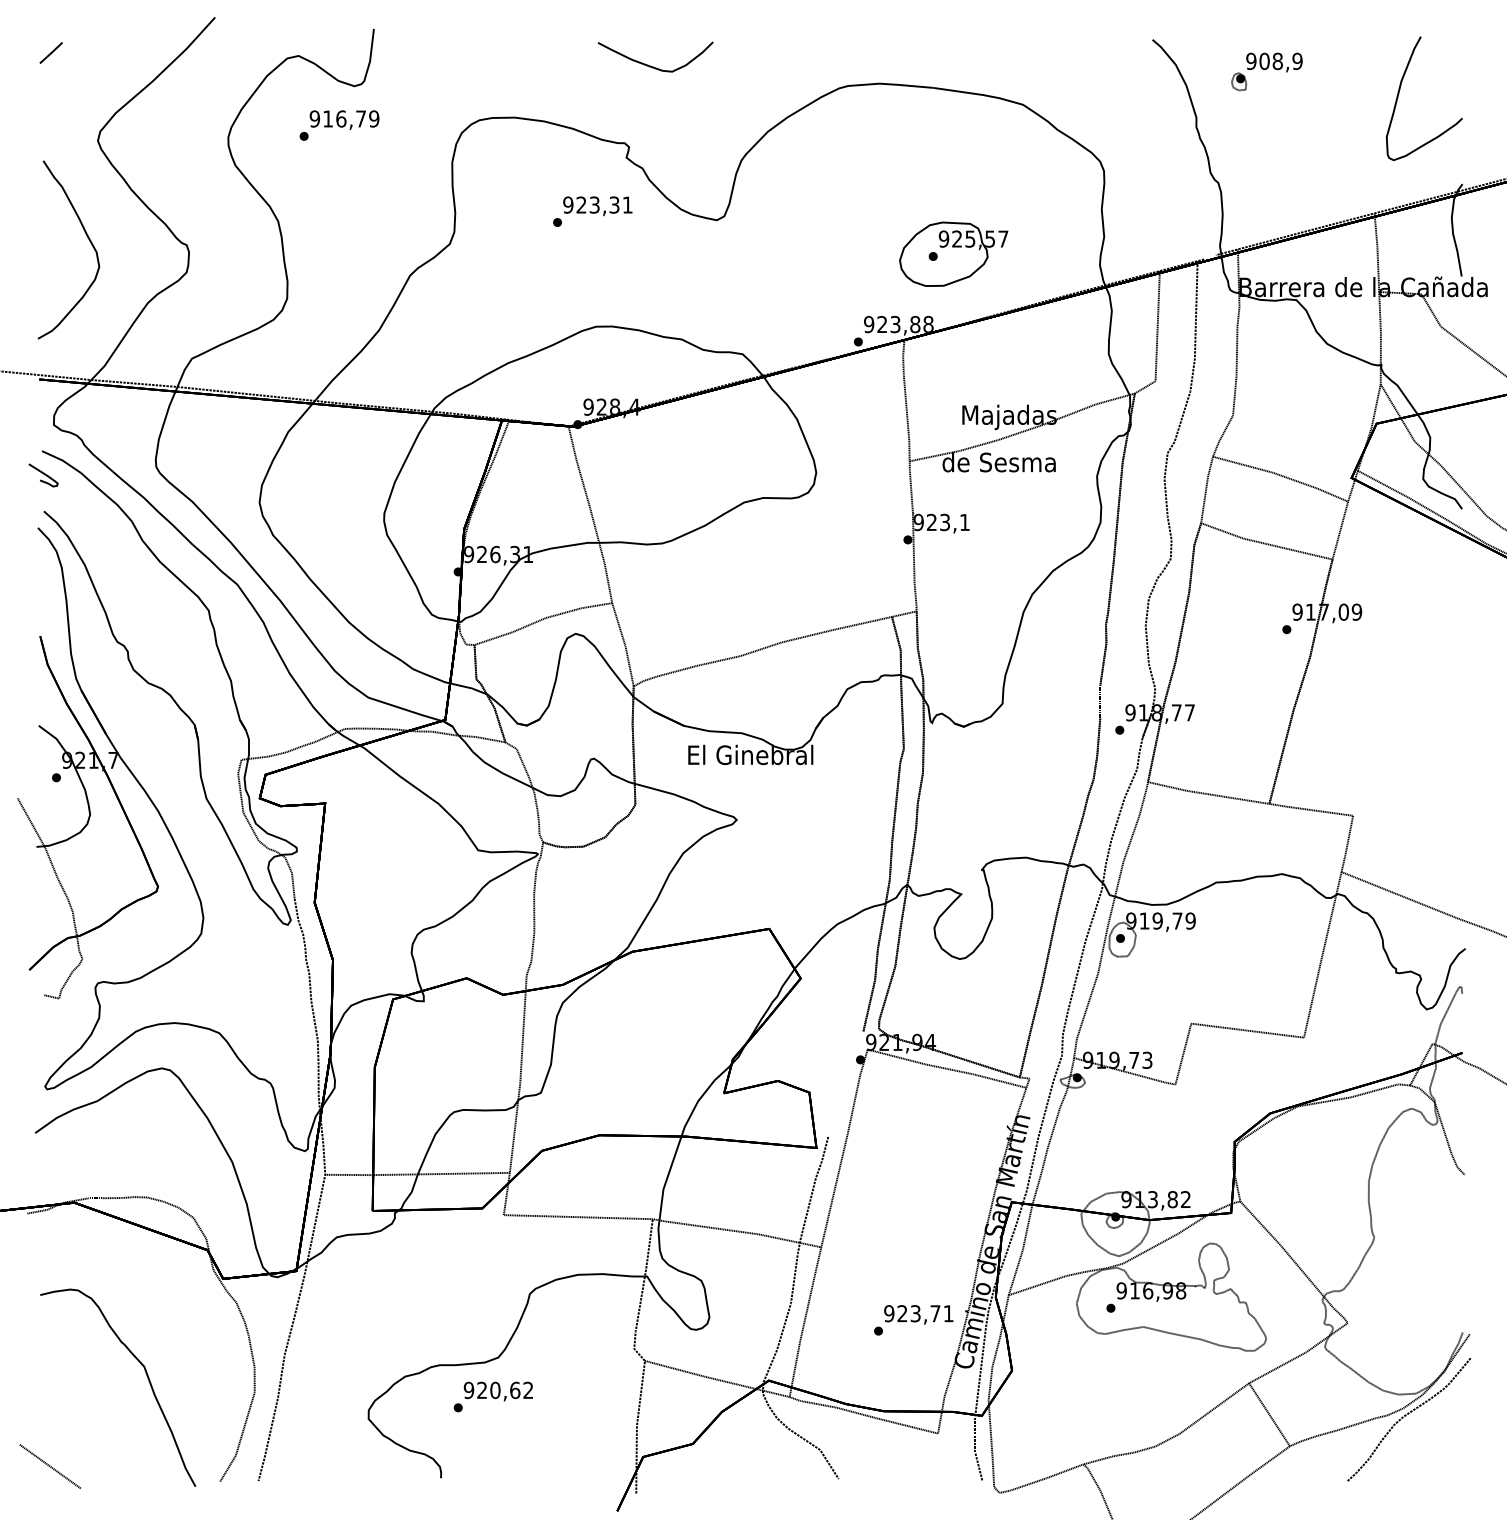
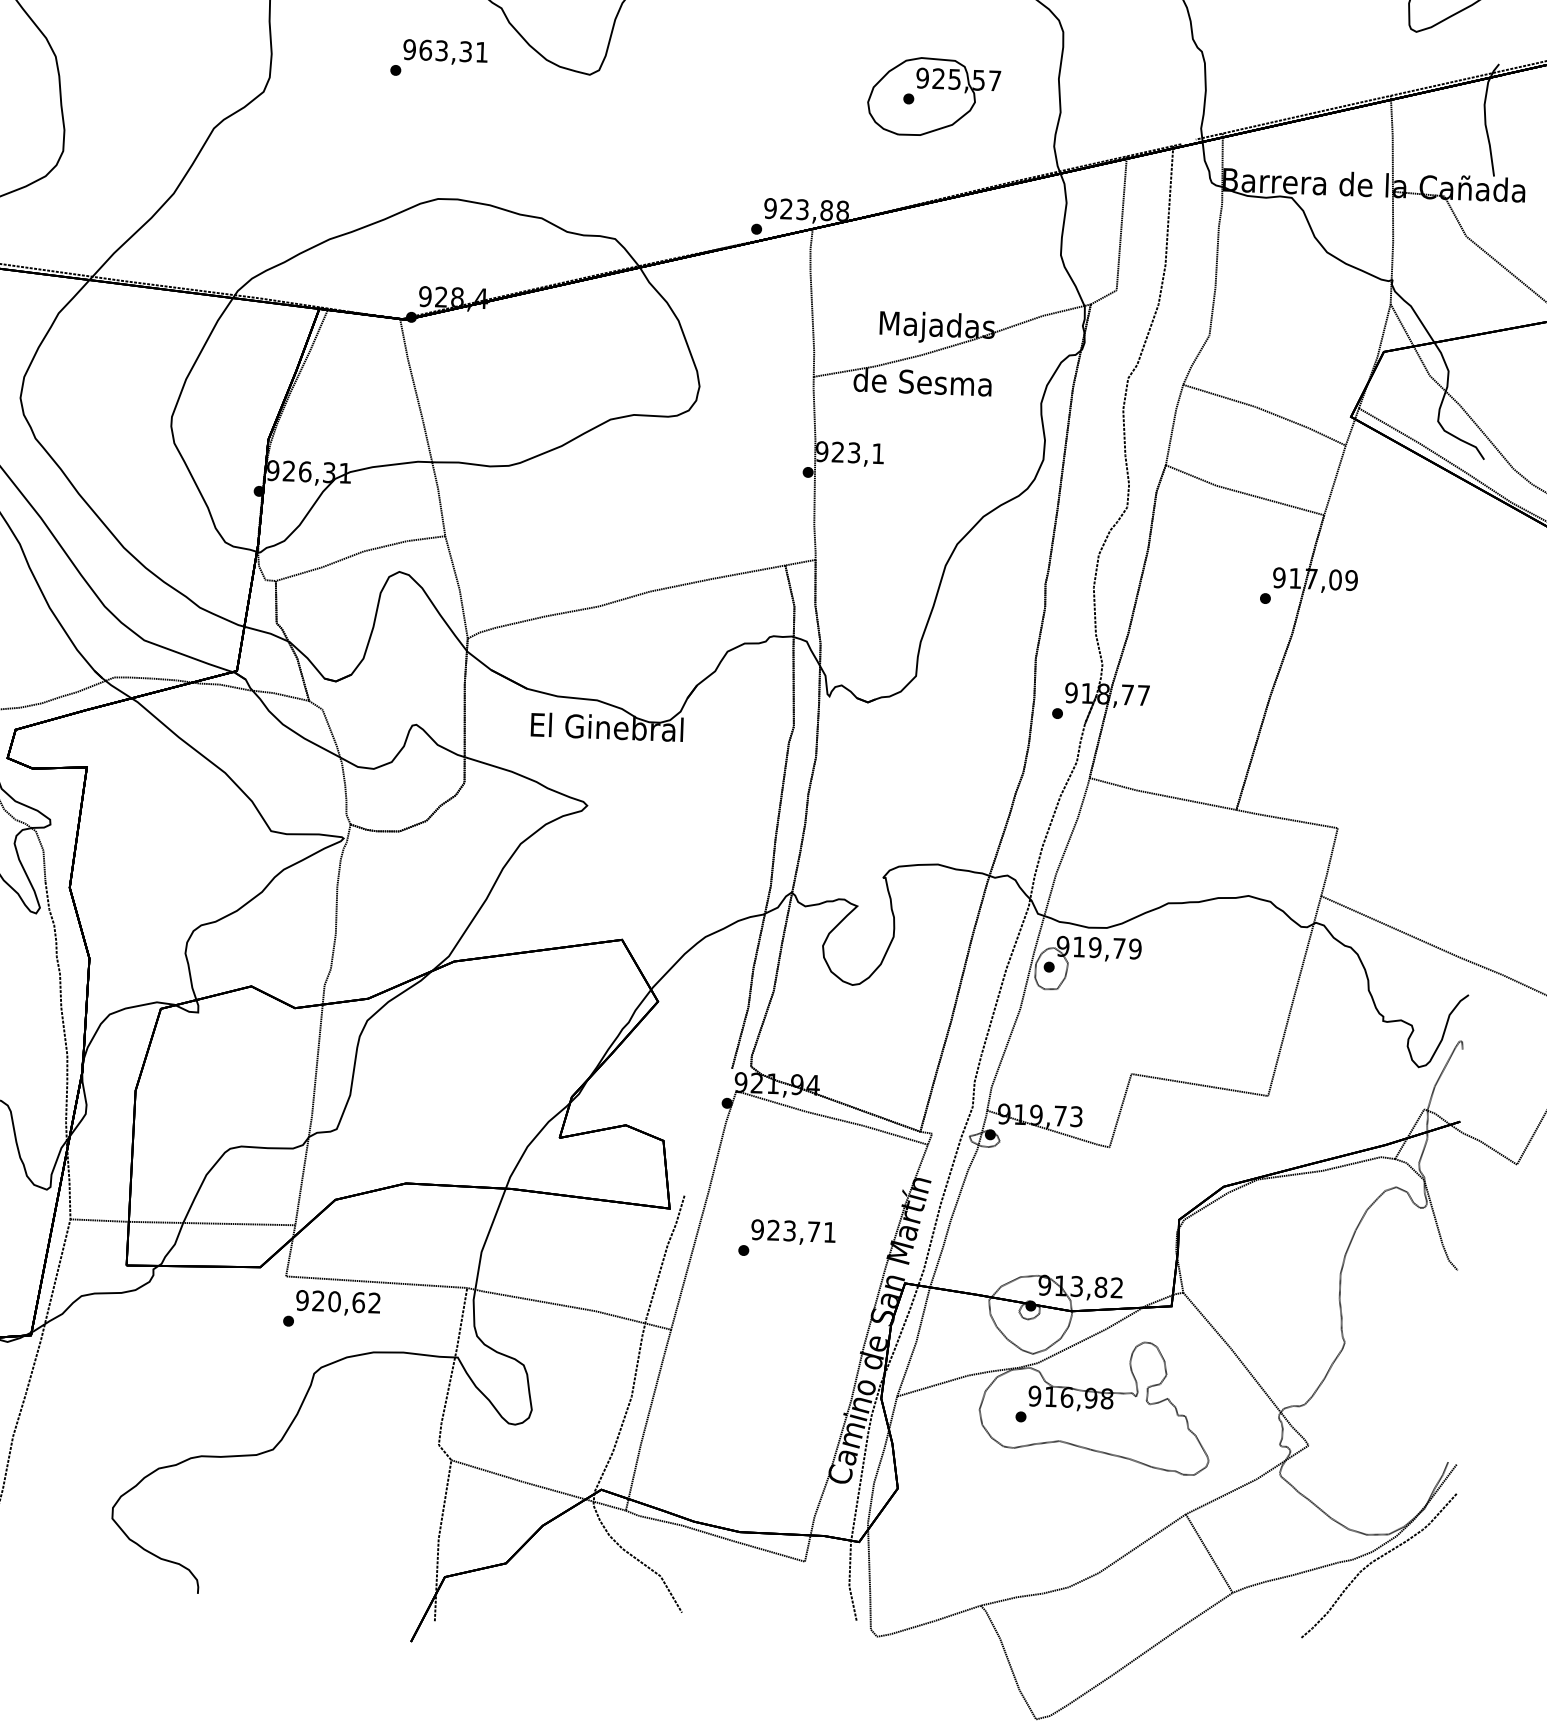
text: (581, 204) -> (425, 49), 923,31 -> 963,31
part: (953, 253) -> (933, 96), moved
text: (913, 1320) -> (786, 1239), moved
text: (492, 1396) -> (330, 1308), moved

